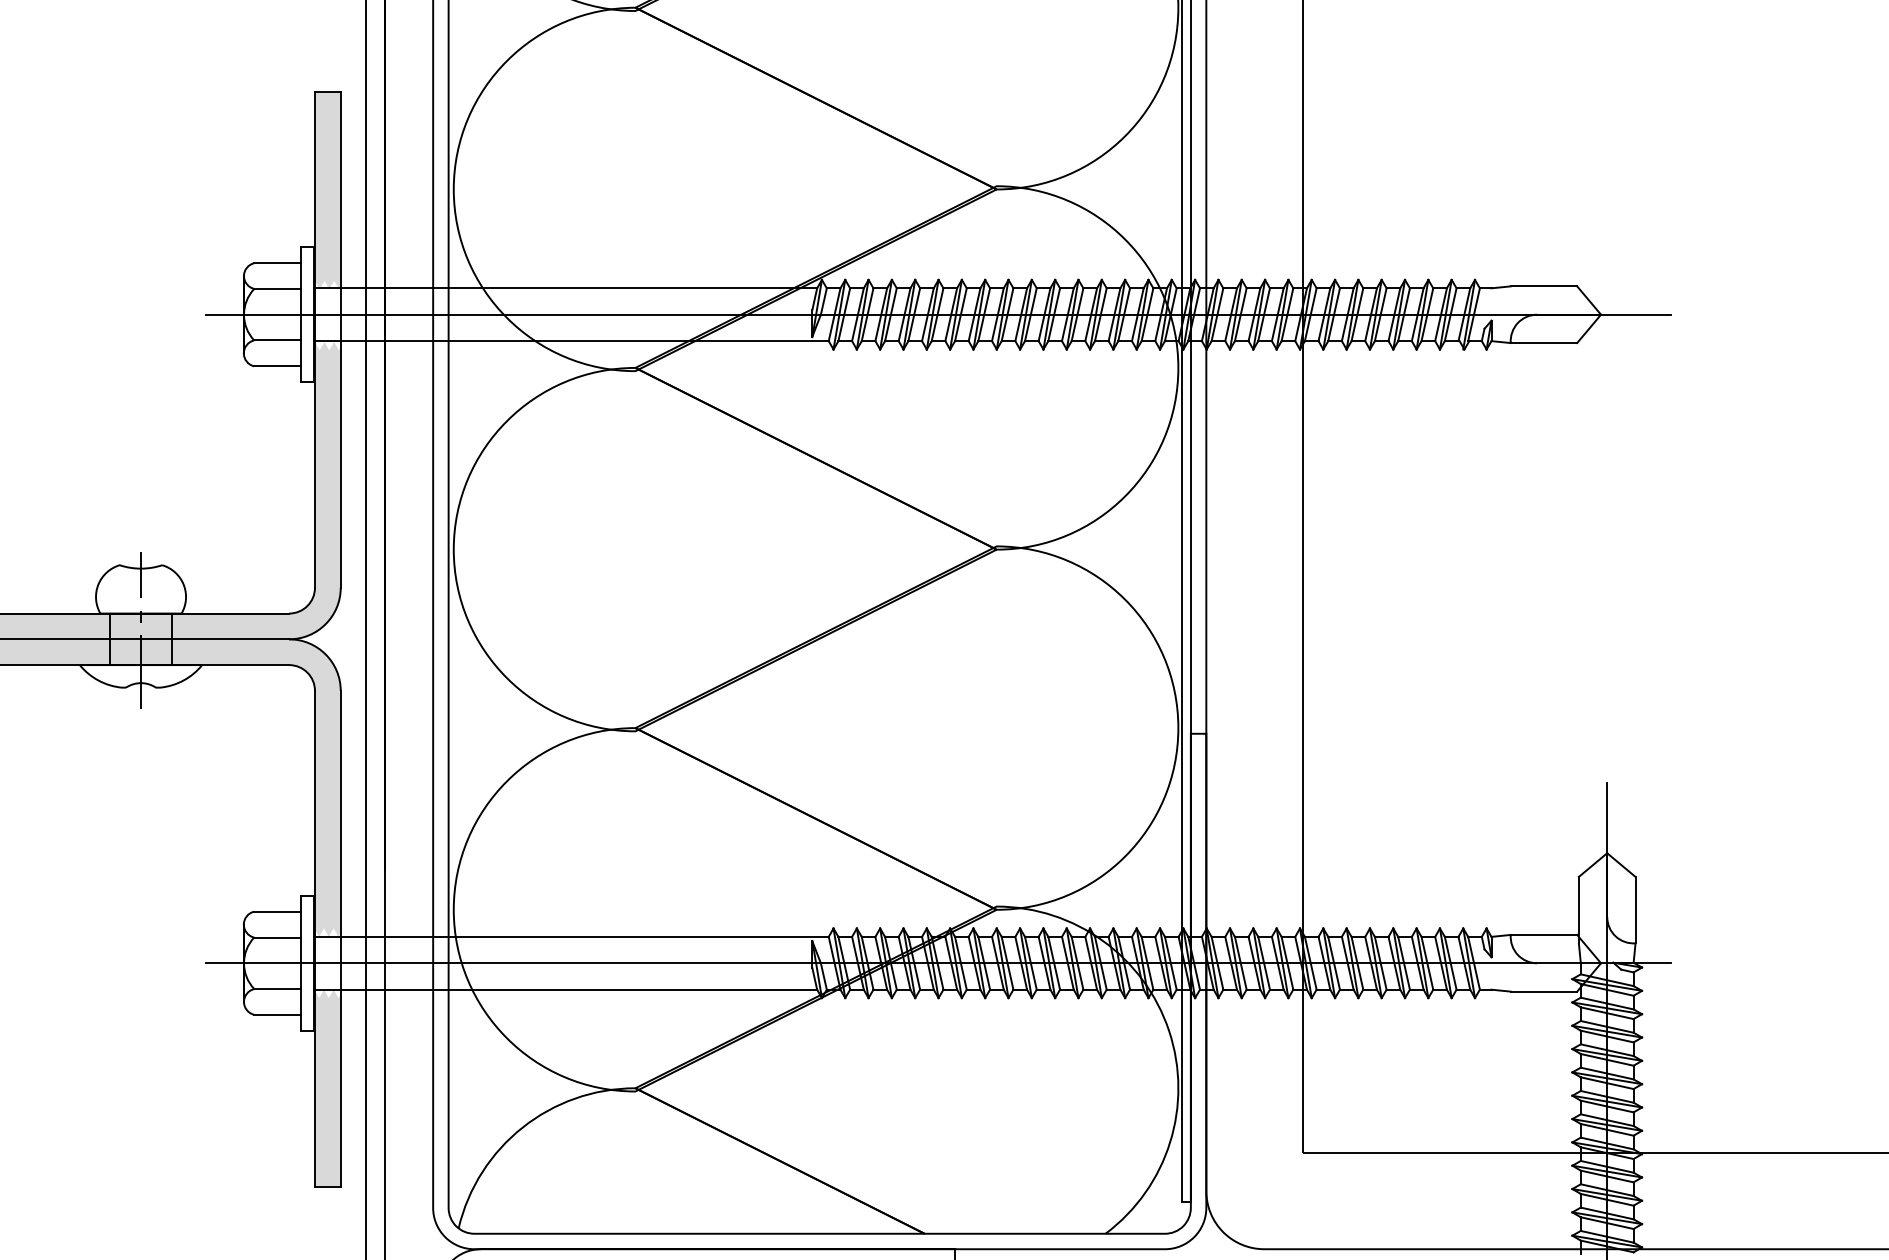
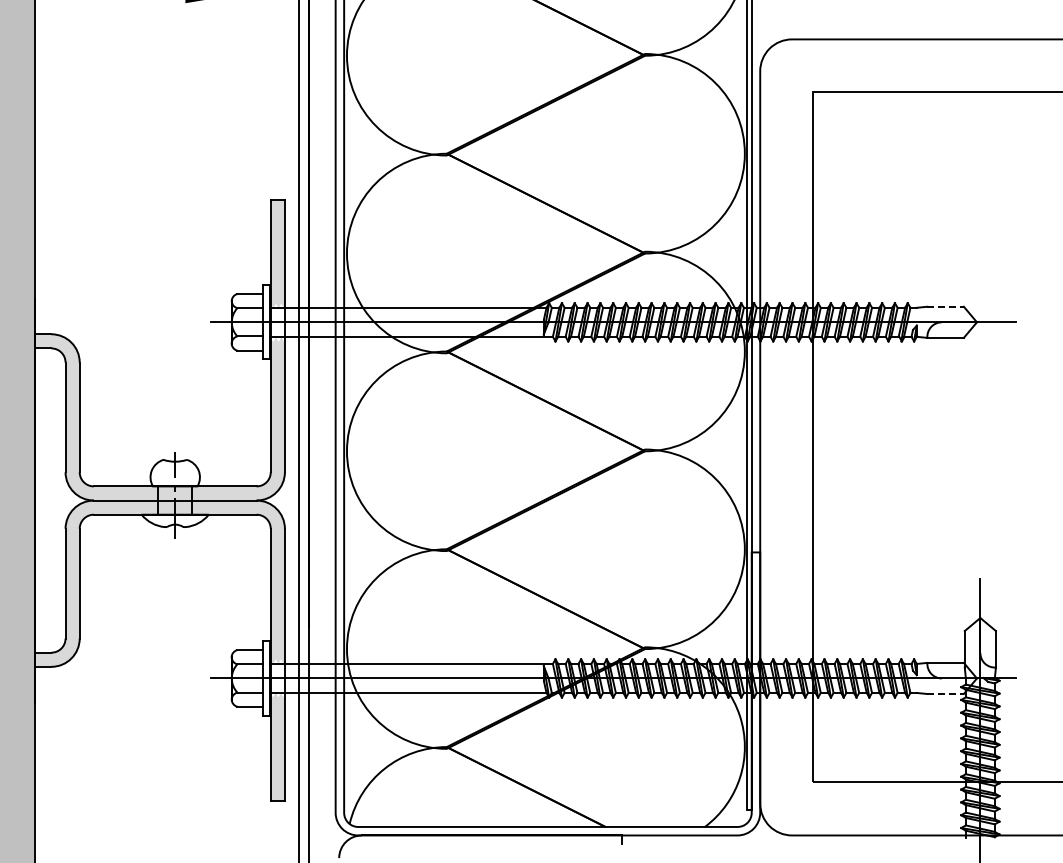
line: (1545, 285) -> (946, 306), solid -> dashed
line: (1545, 992) -> (946, 694), solid -> dashed

